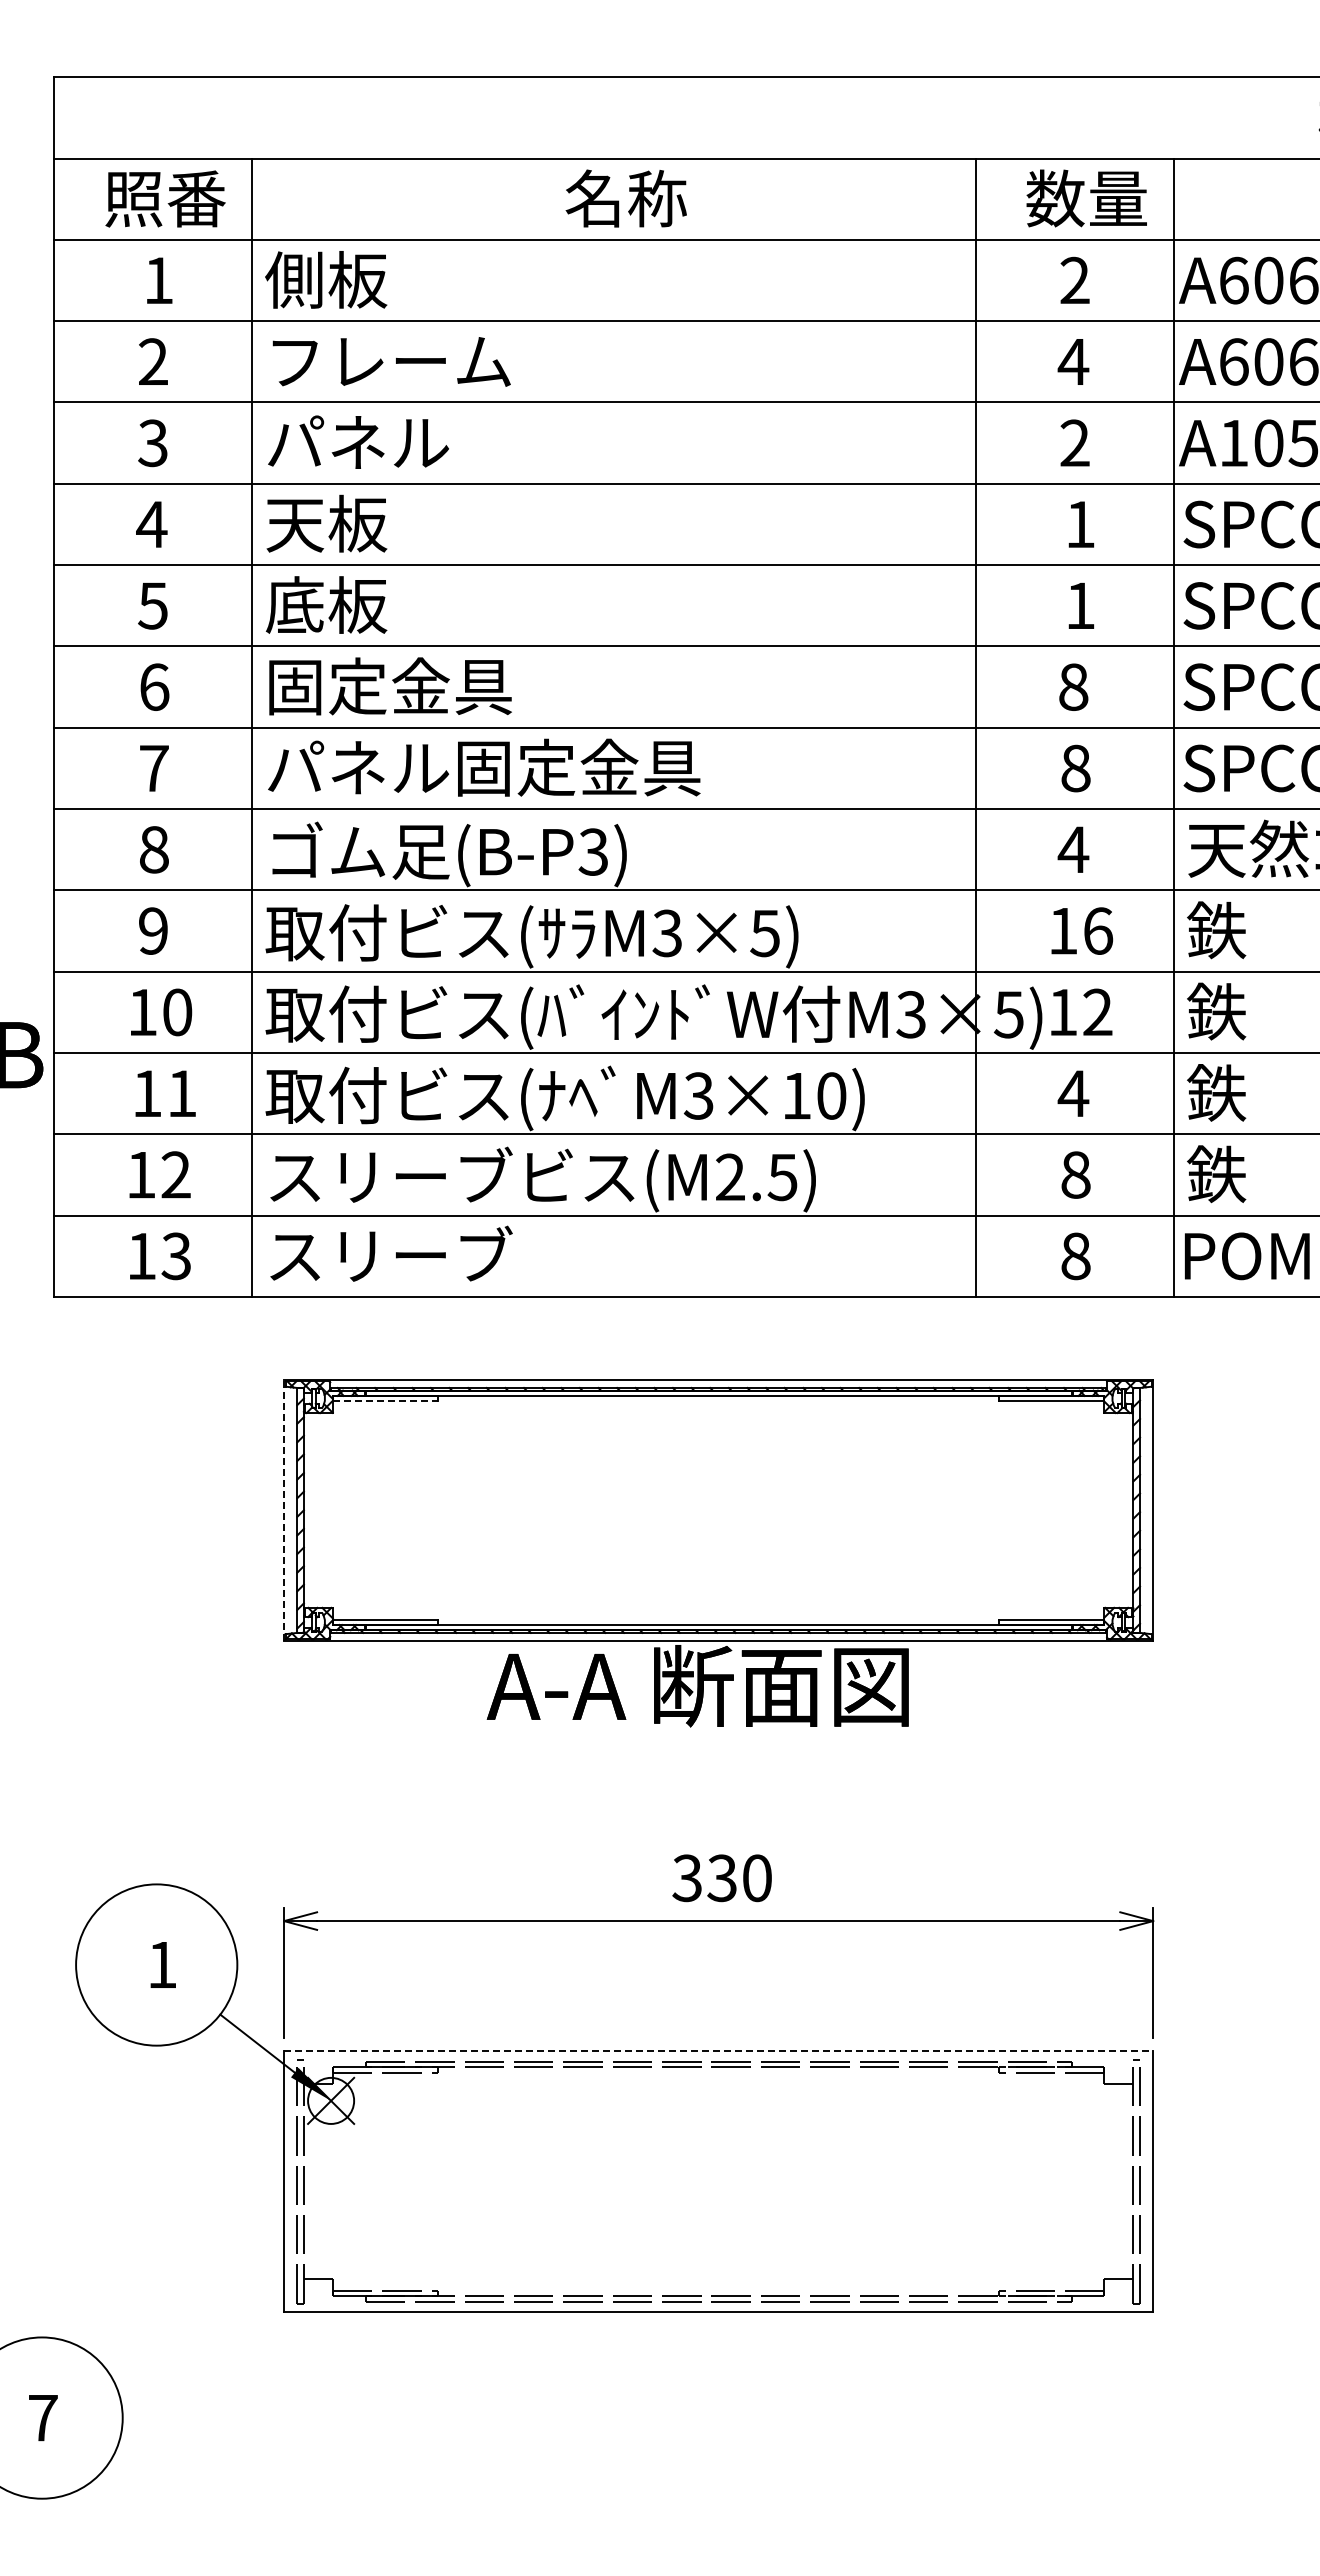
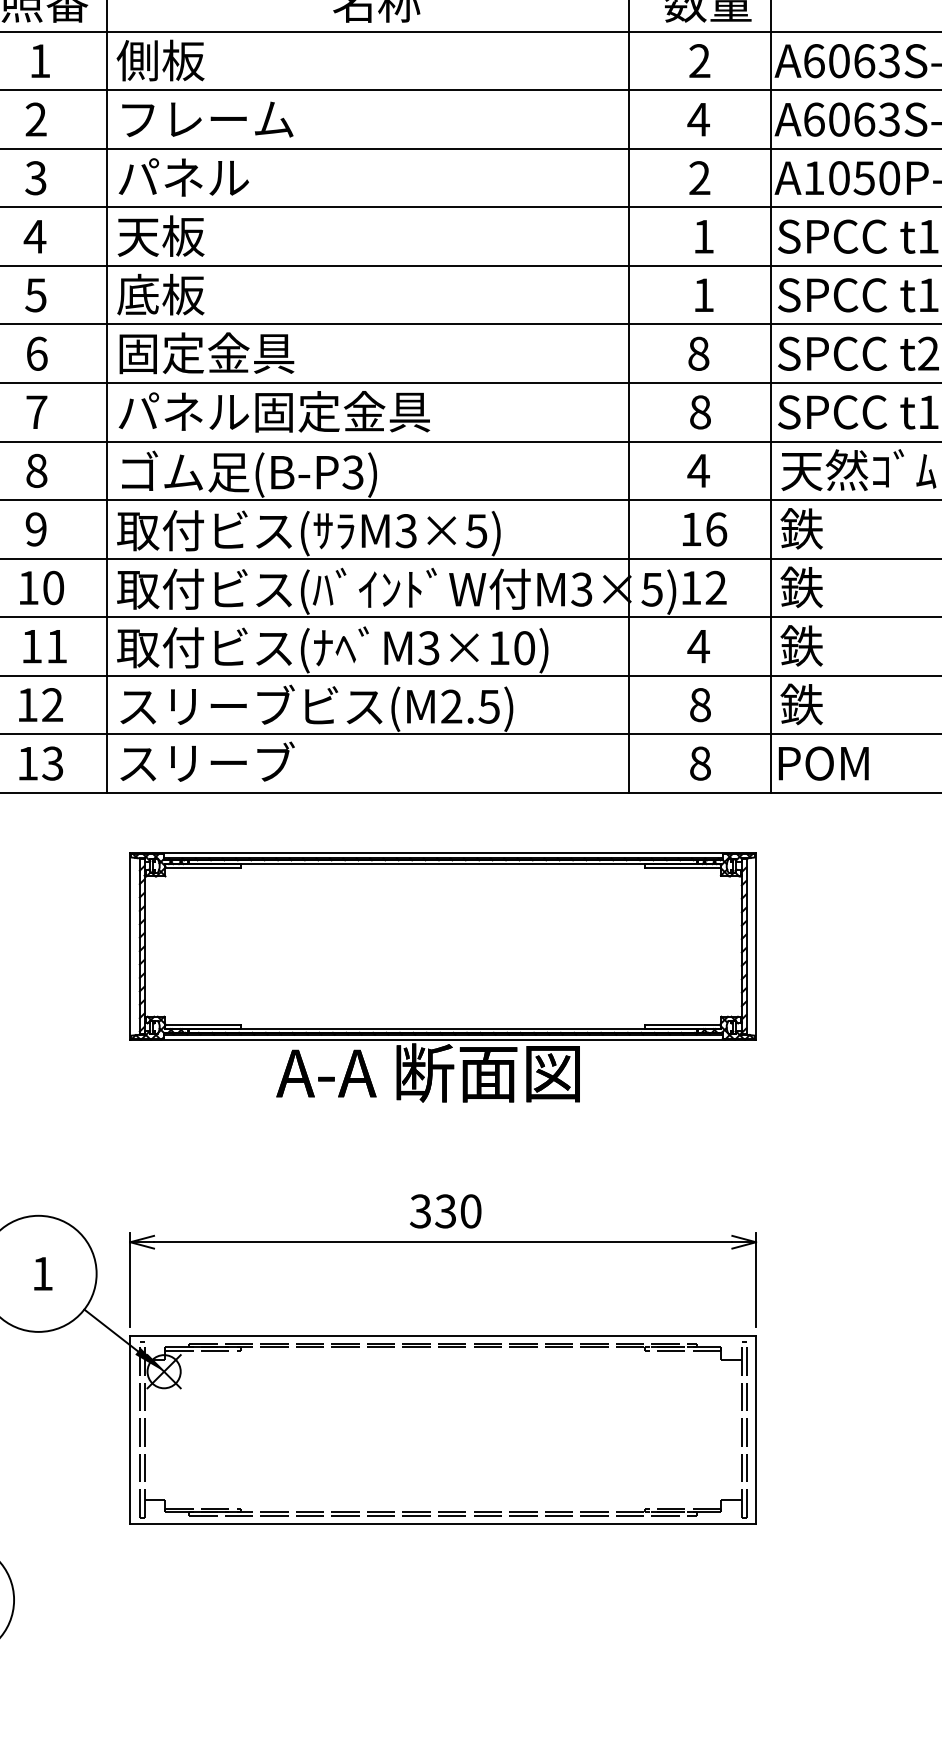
line: (385, 1401) -> (203, 868), dashed -> solid
line: (284, 1509) -> (130, 945), dashed -> solid
line: (718, 2051) -> (443, 1336), dashed -> solid

